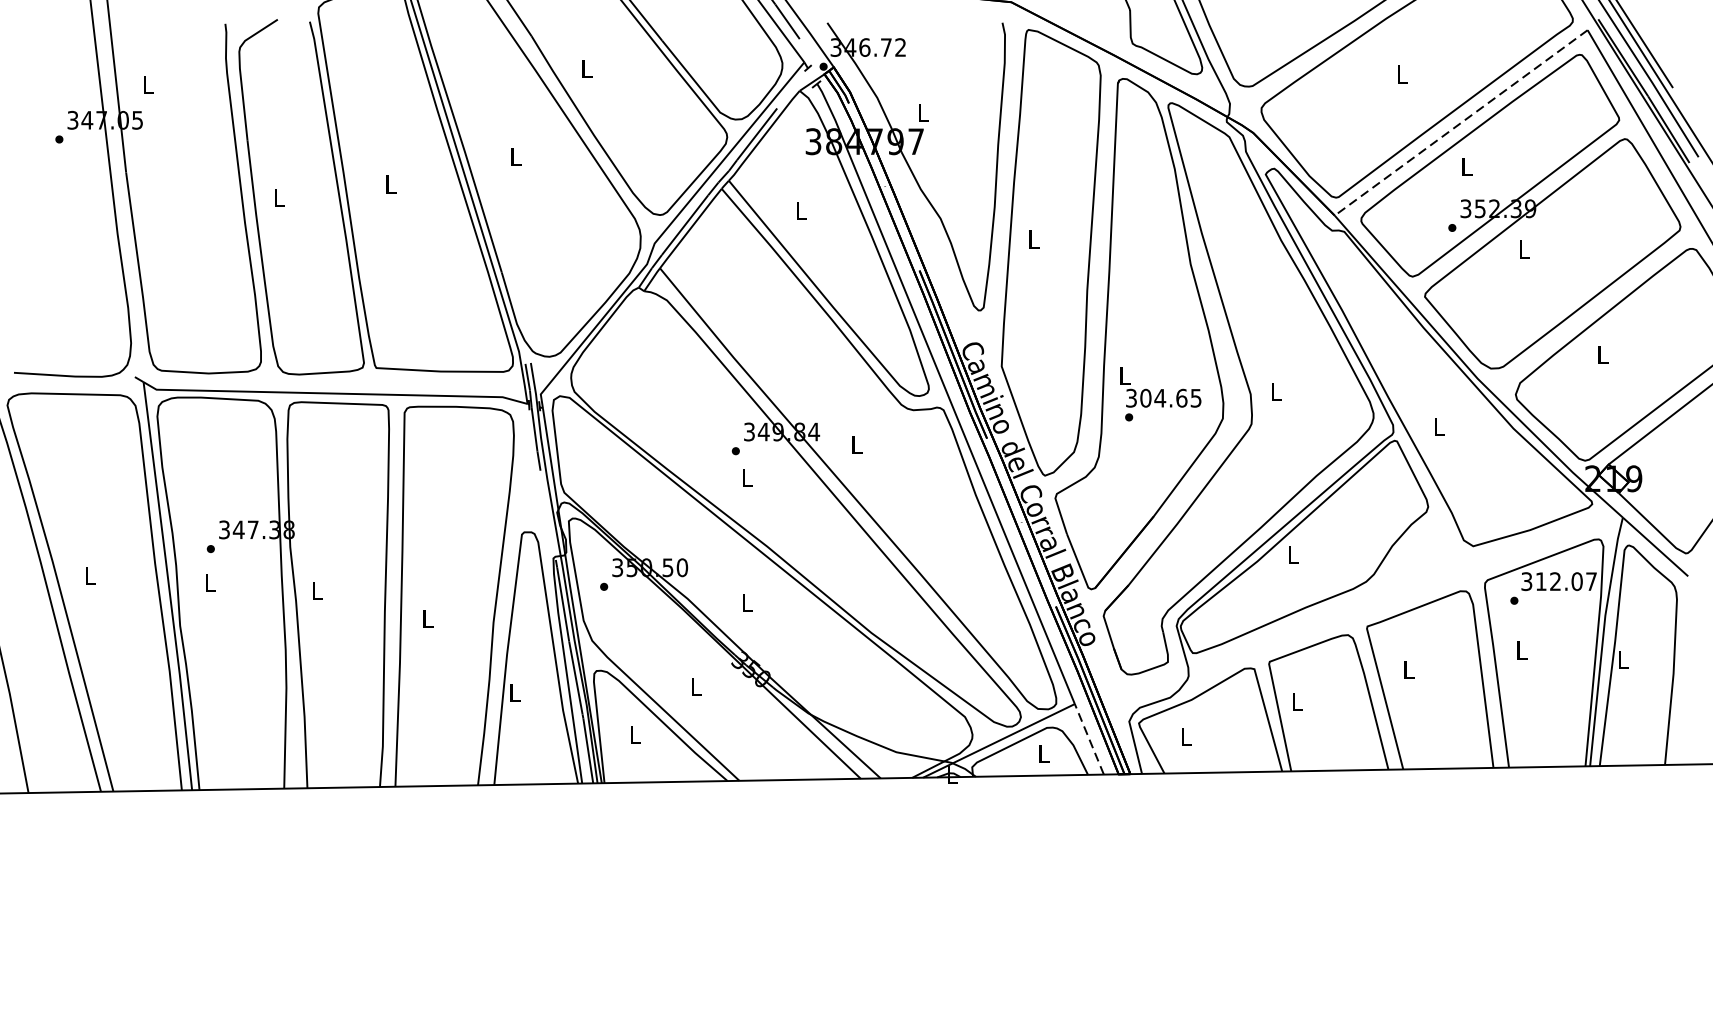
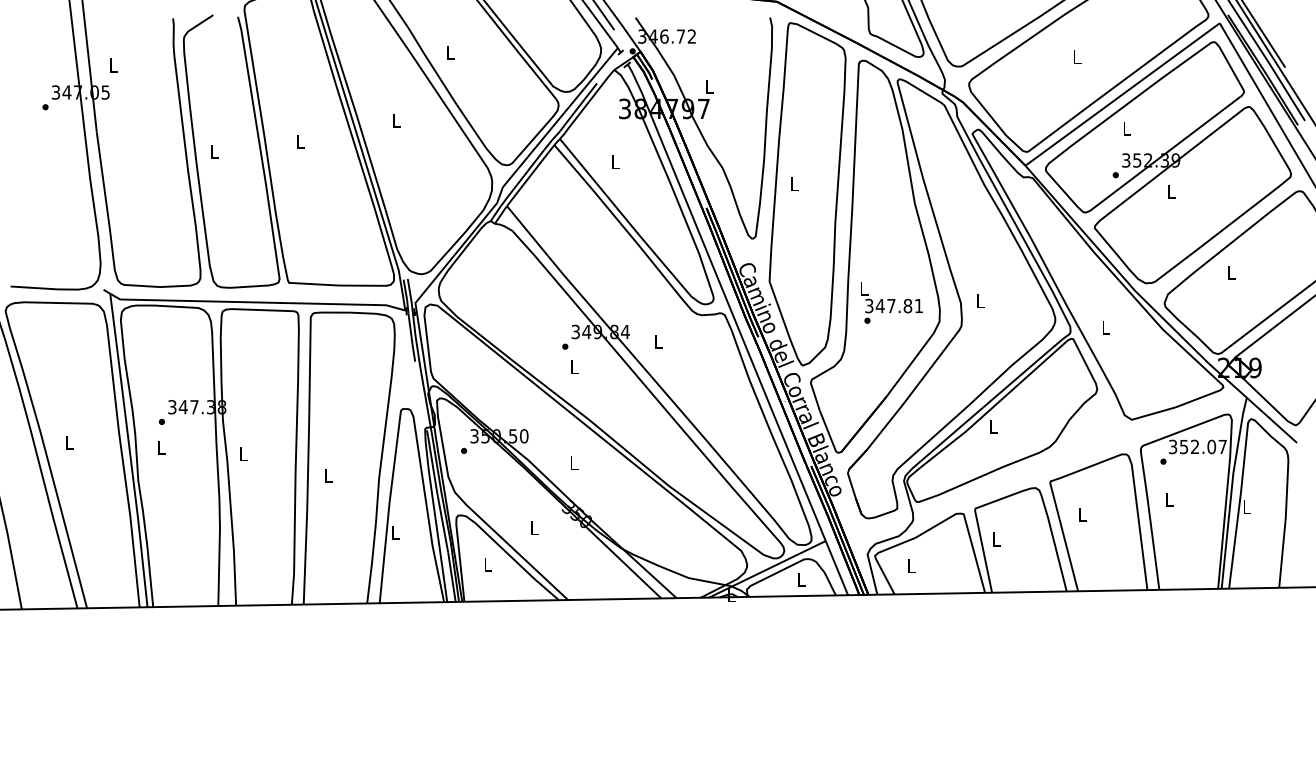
line: (1461, 122) -> (1122, 94), dashed -> solid
text: (1169, 397) -> (898, 305), 304.65 -> 347.81
text: (1541, 582) -> (1184, 447), 312.07 -> 352.07
line: (1088, 738) -> (836, 567), dashed -> solid

